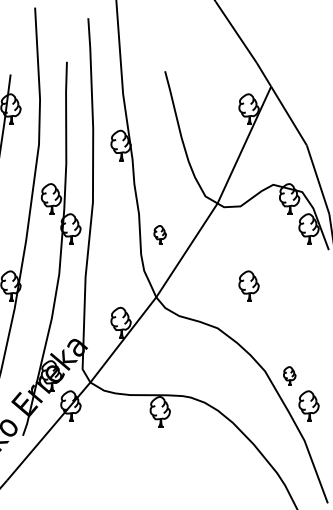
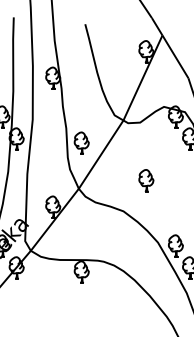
part: (159, 234) -> (81, 143), size x1.67
part: (289, 375) -> (175, 245), size x1.67

